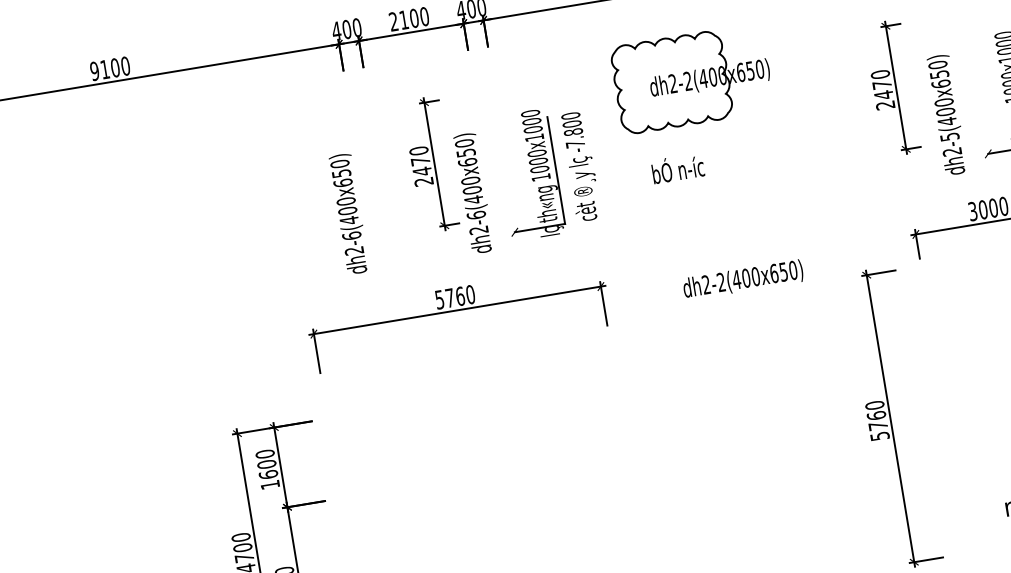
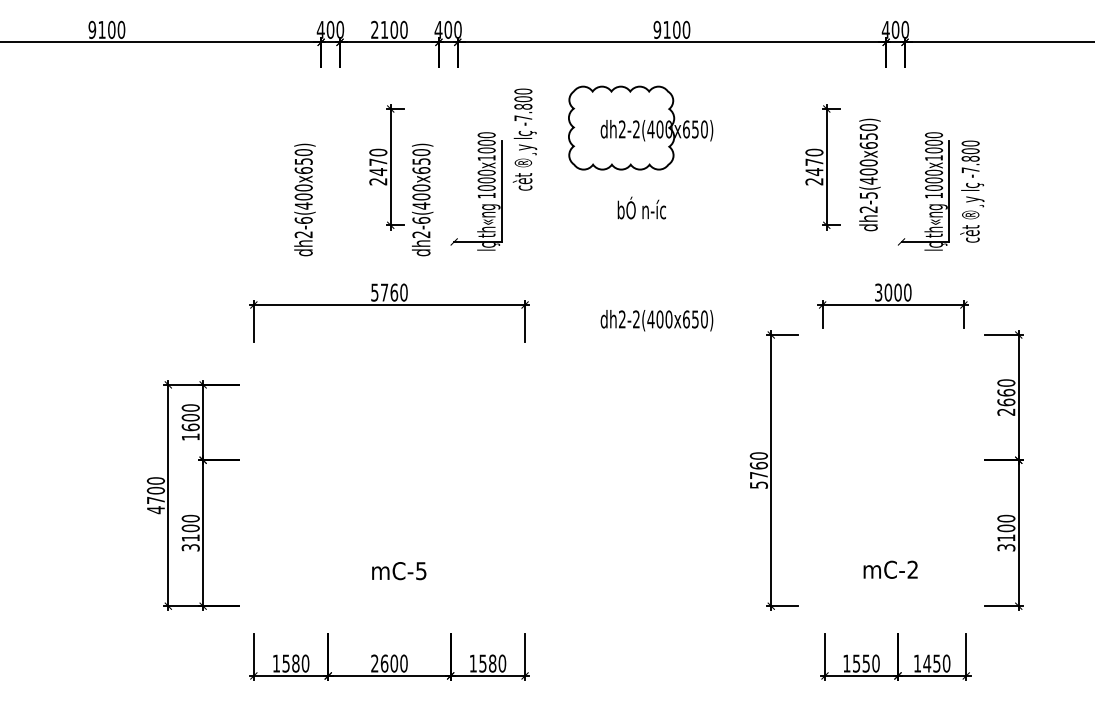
text: (946, 114) -> (869, 174), moved
text: (580, 166) -> (524, 139), moved
text: (677, 167) -> (641, 207), moved

